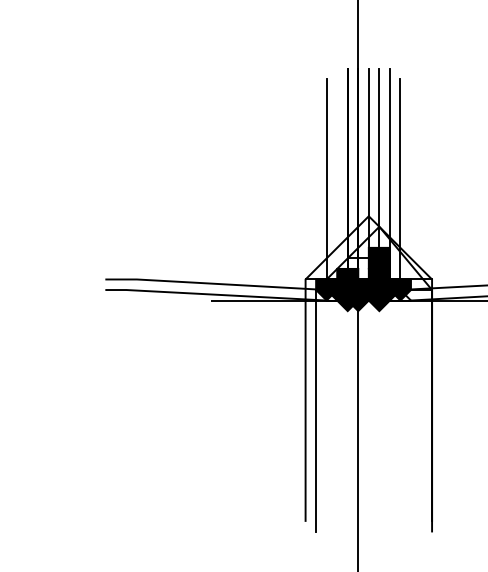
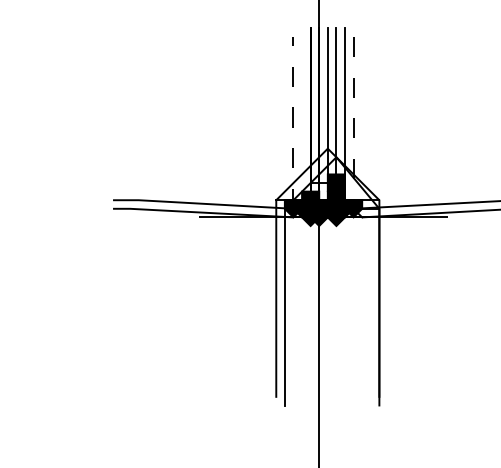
line: (326, 184) -> (293, 122), solid -> dashed
line: (400, 184) -> (353, 122), solid -> dashed

